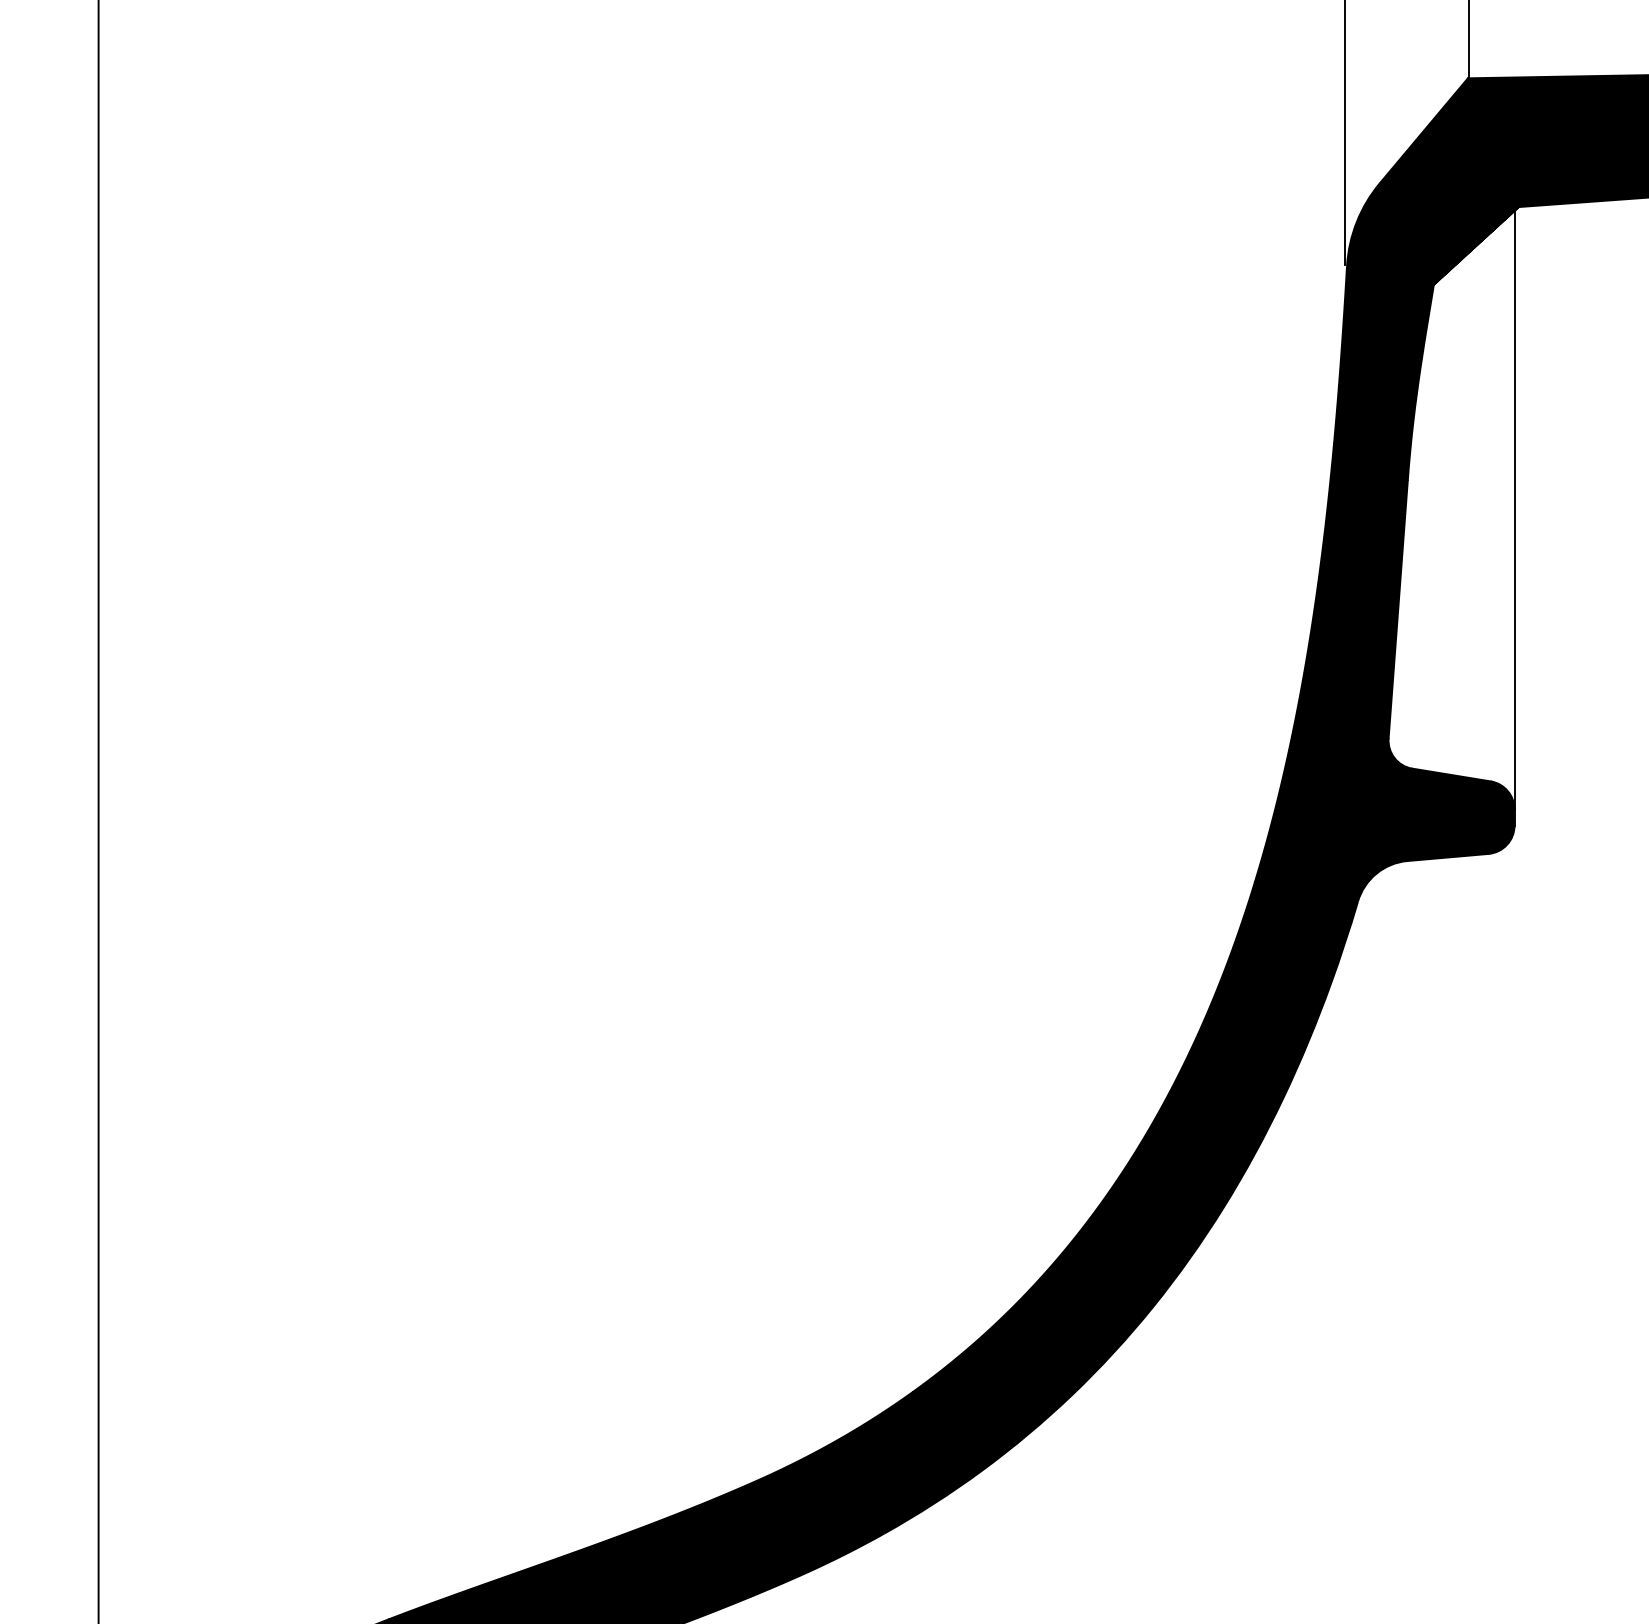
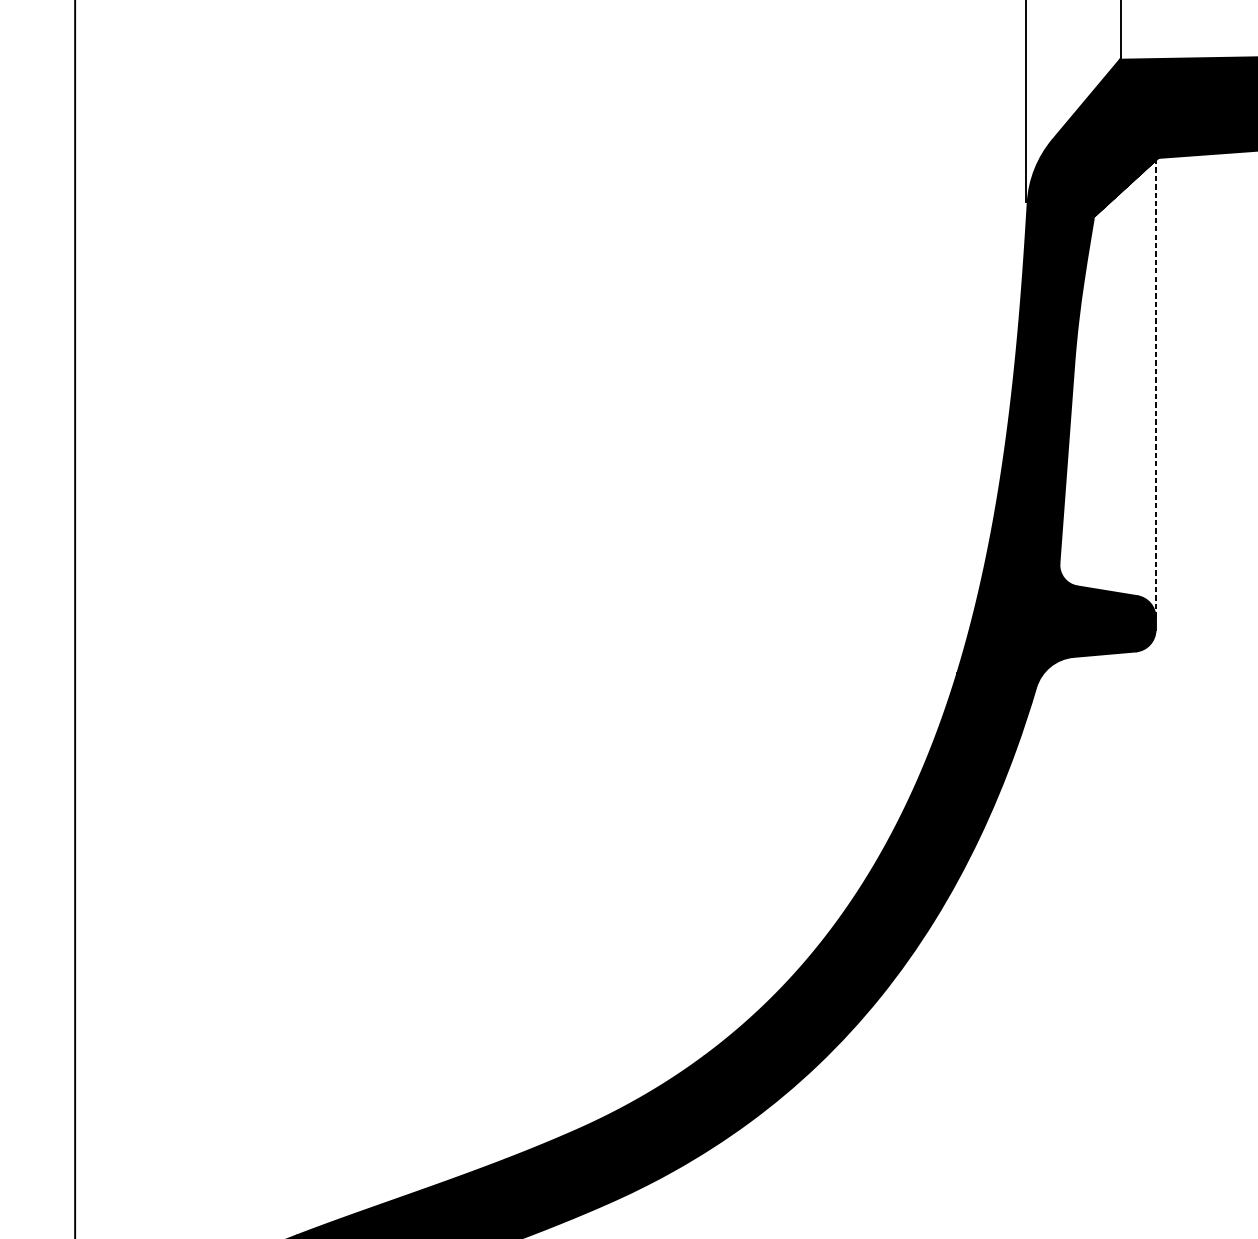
line: (1514, 508) -> (1155, 387), solid -> dashed

